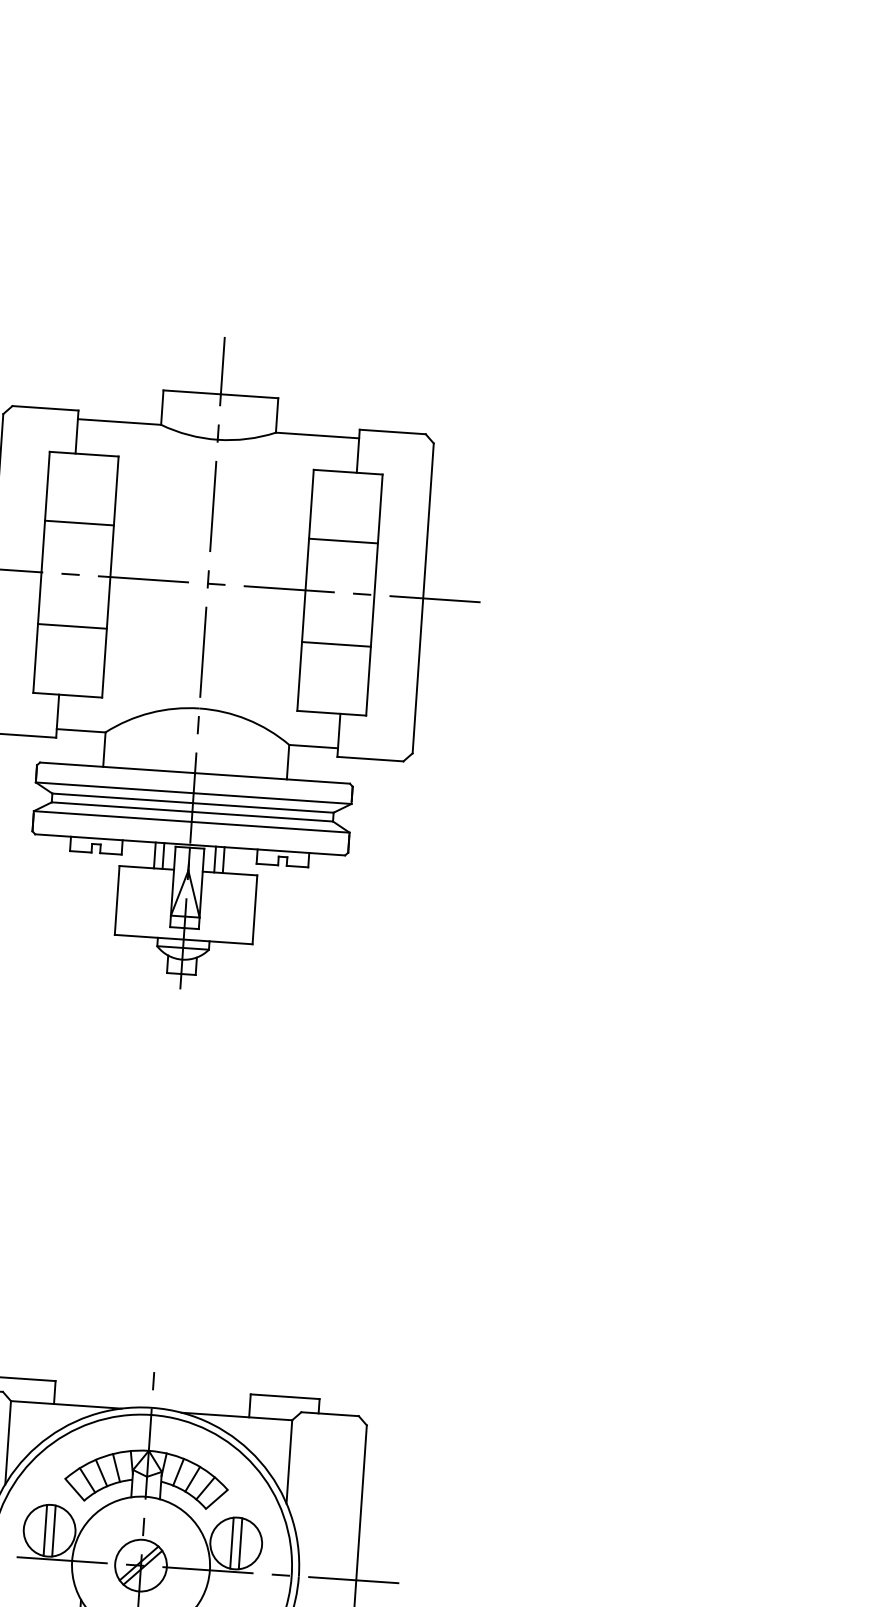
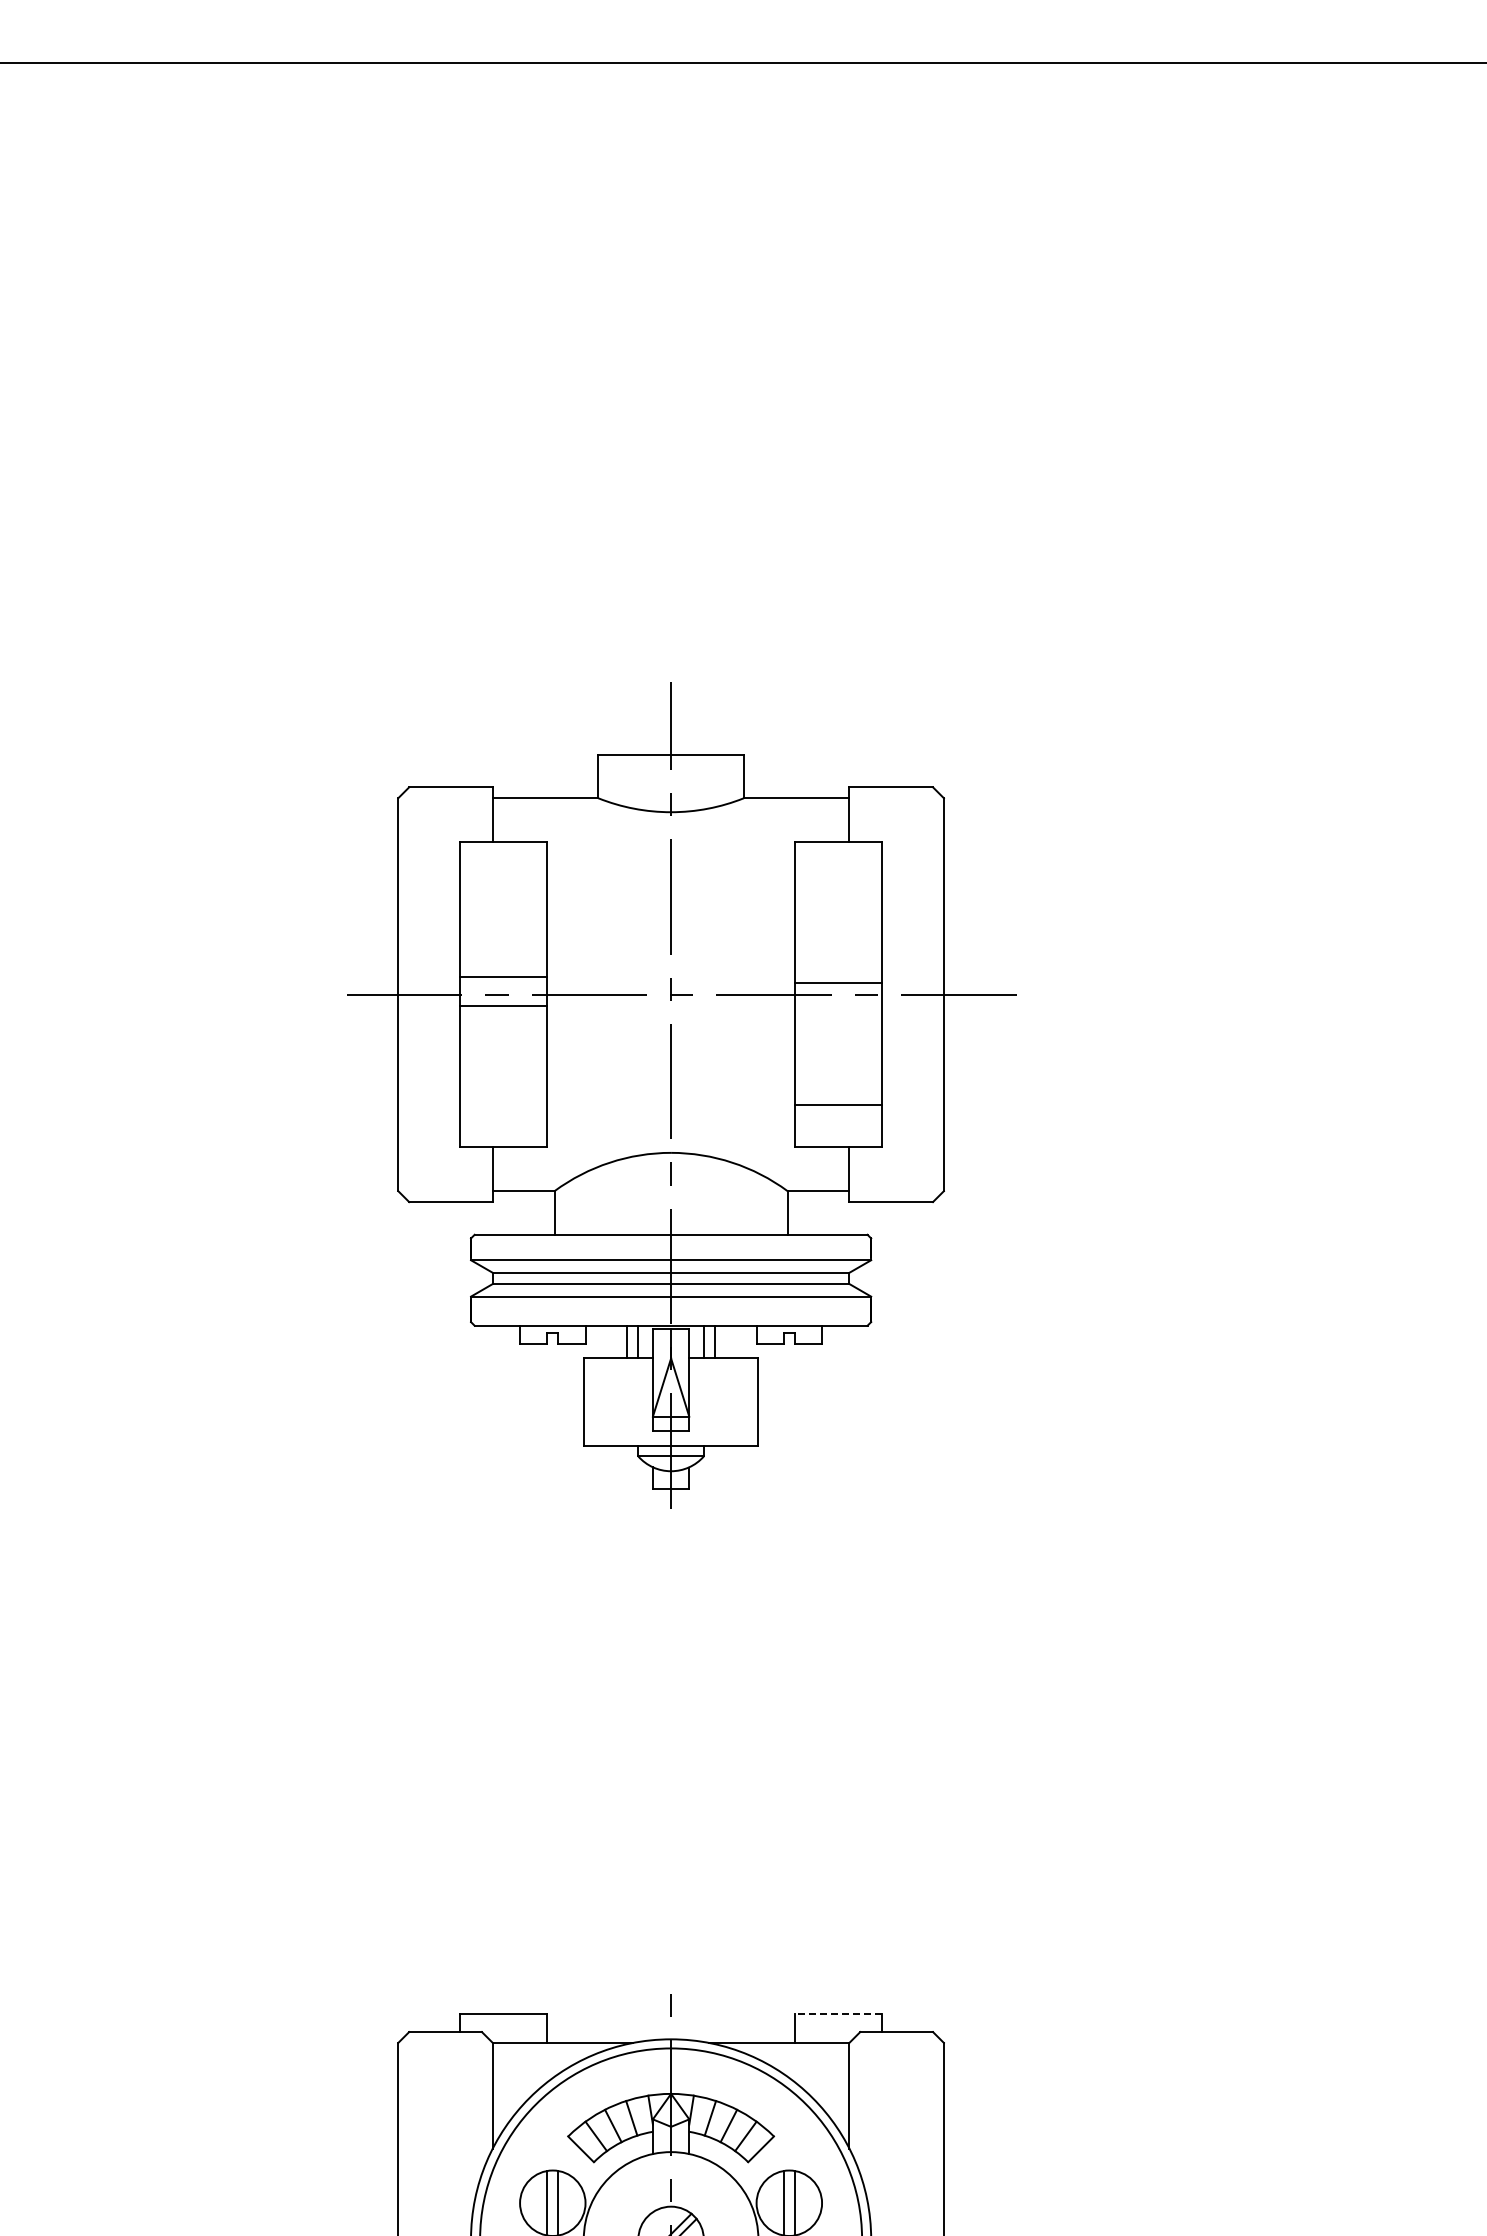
line: (79, 523) -> (503, 977), moved
line: (343, 541) -> (838, 983), moved
line: (72, 626) -> (503, 1006), moved
line: (336, 644) -> (838, 1105), moved
line: (285, 1396) -> (838, 2013), solid -> dashed

